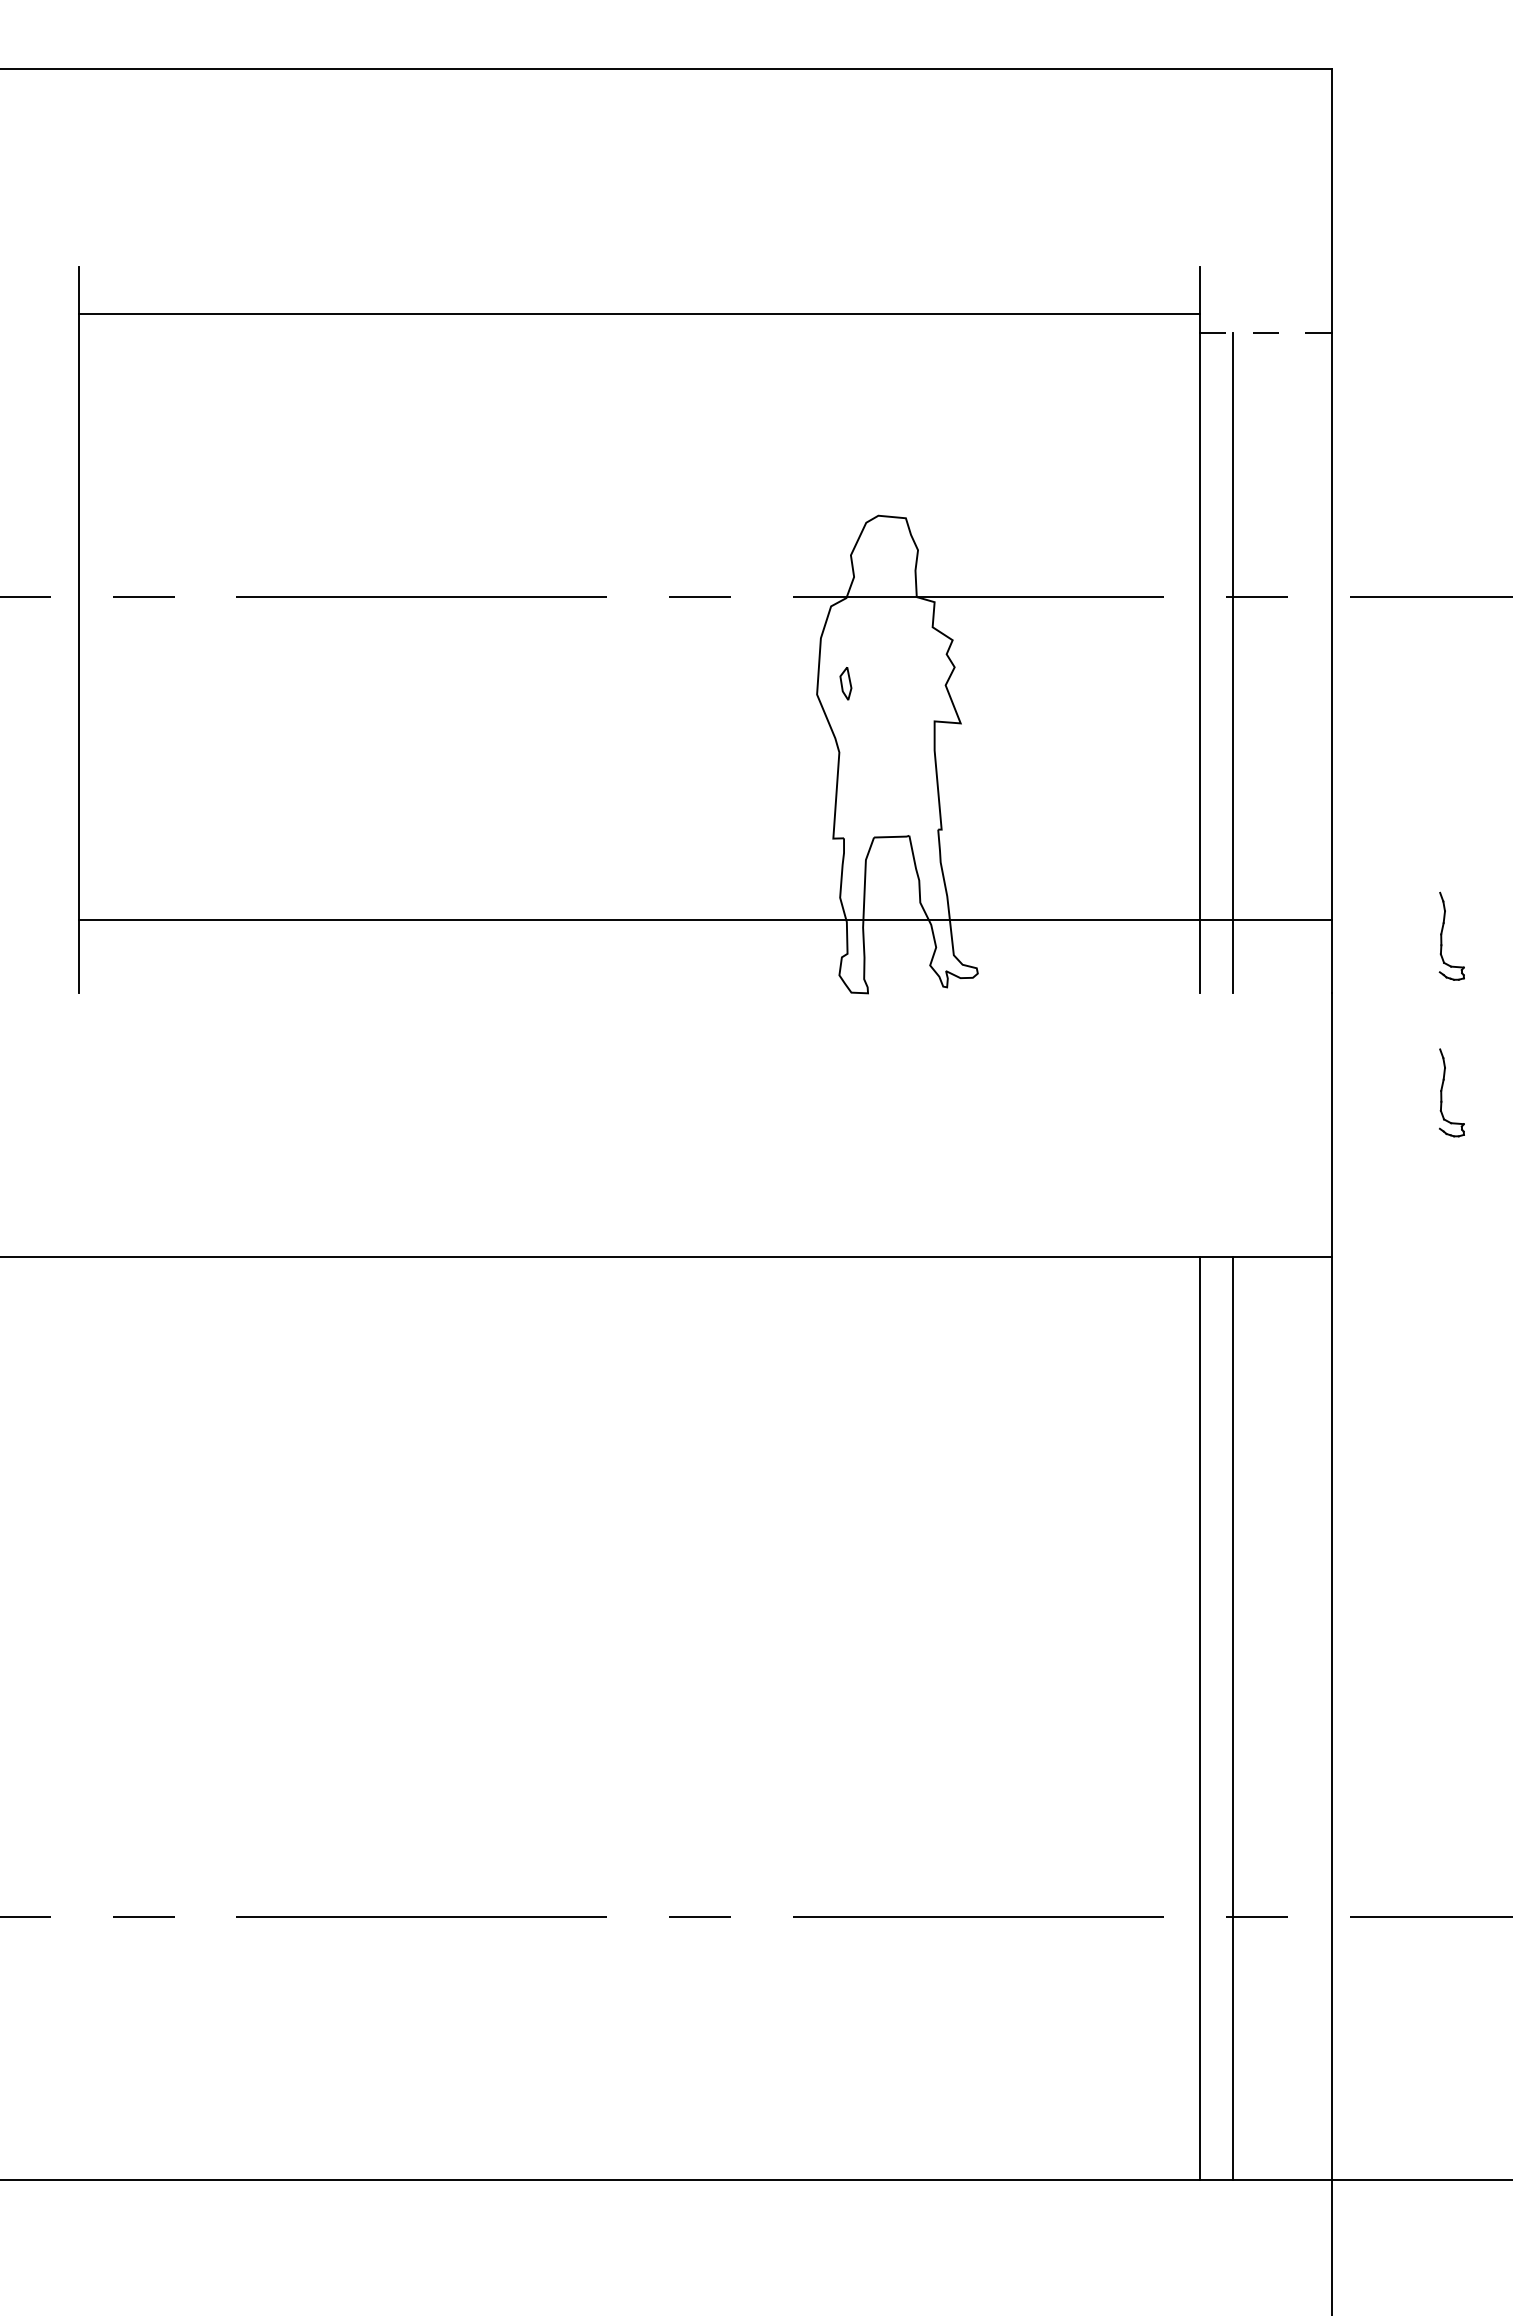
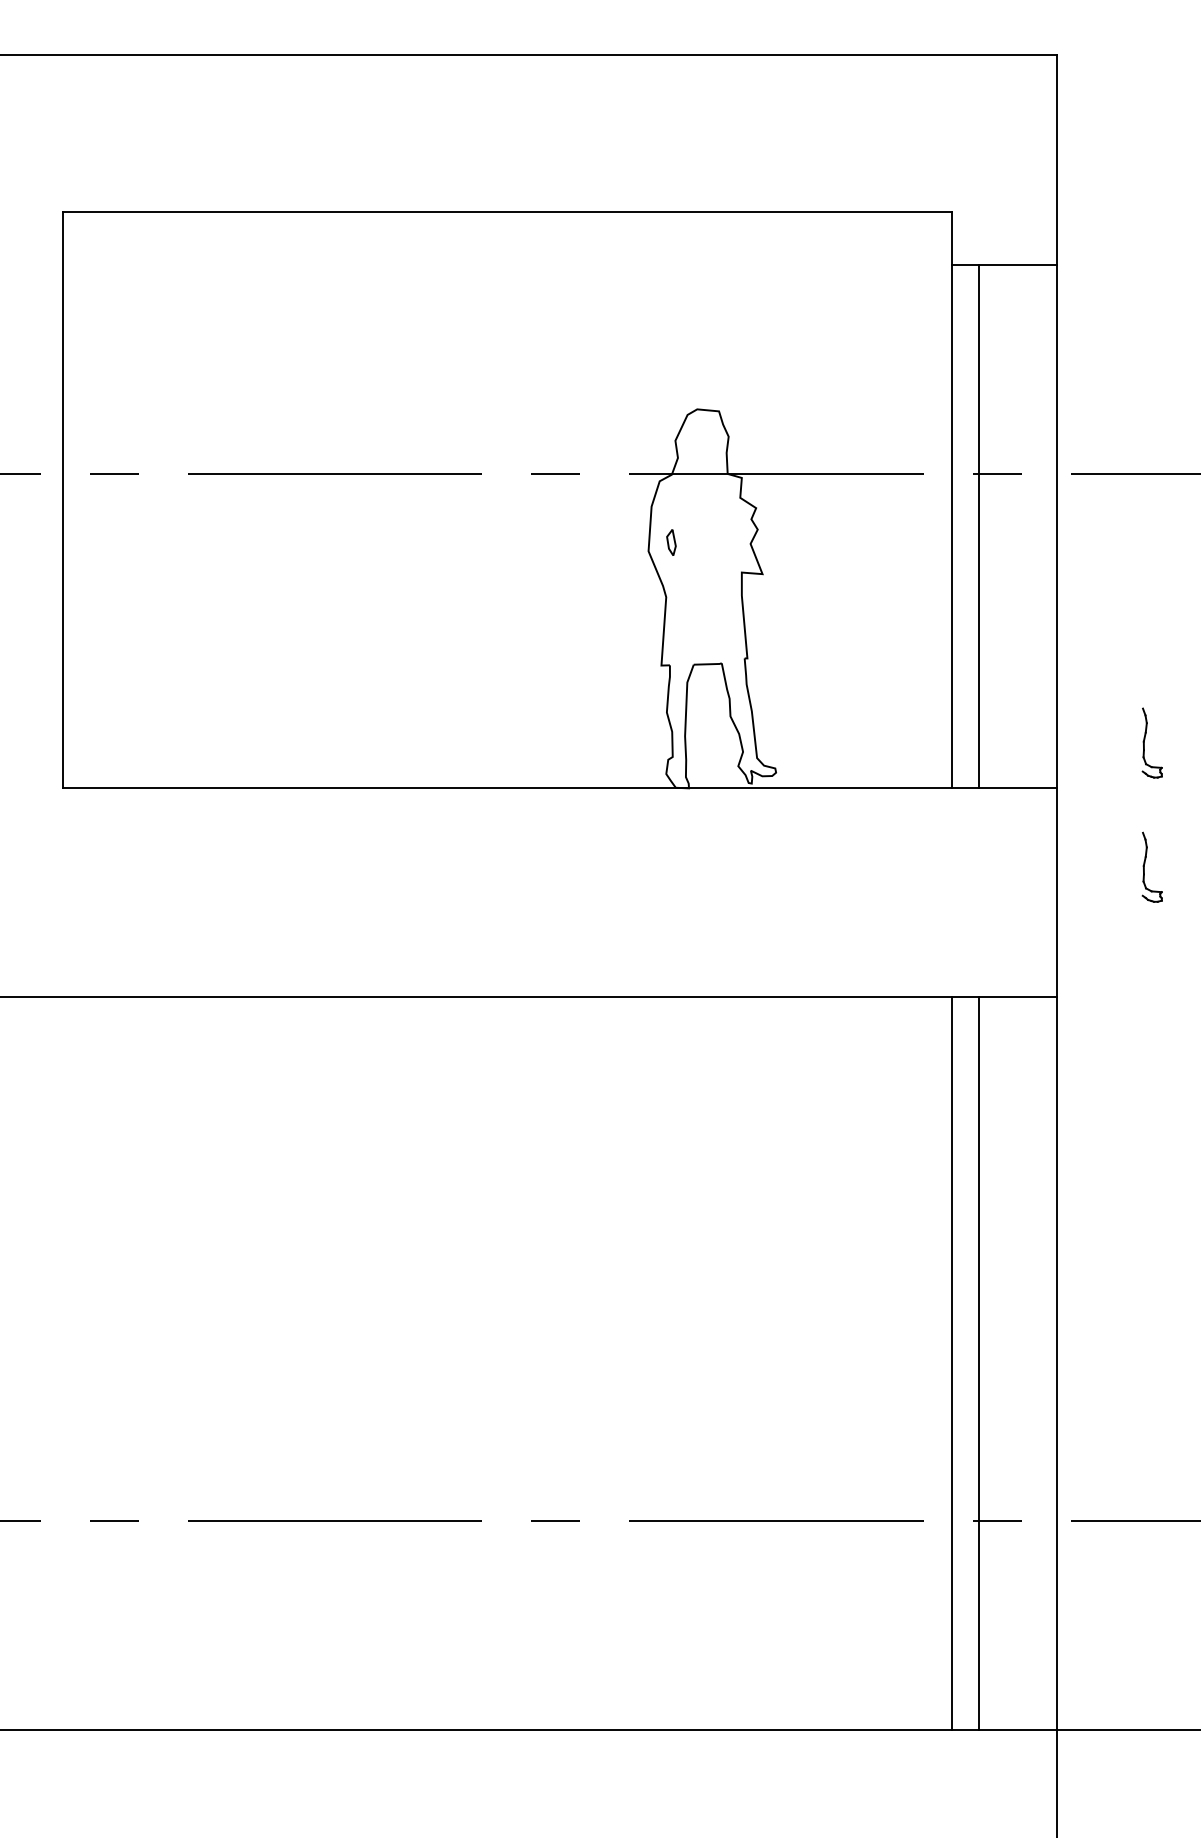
line: (638, 314) -> (506, 212), moved
line: (1265, 333) -> (1004, 264), dashed -> solid
line: (704, 919) -> (559, 787), moved

